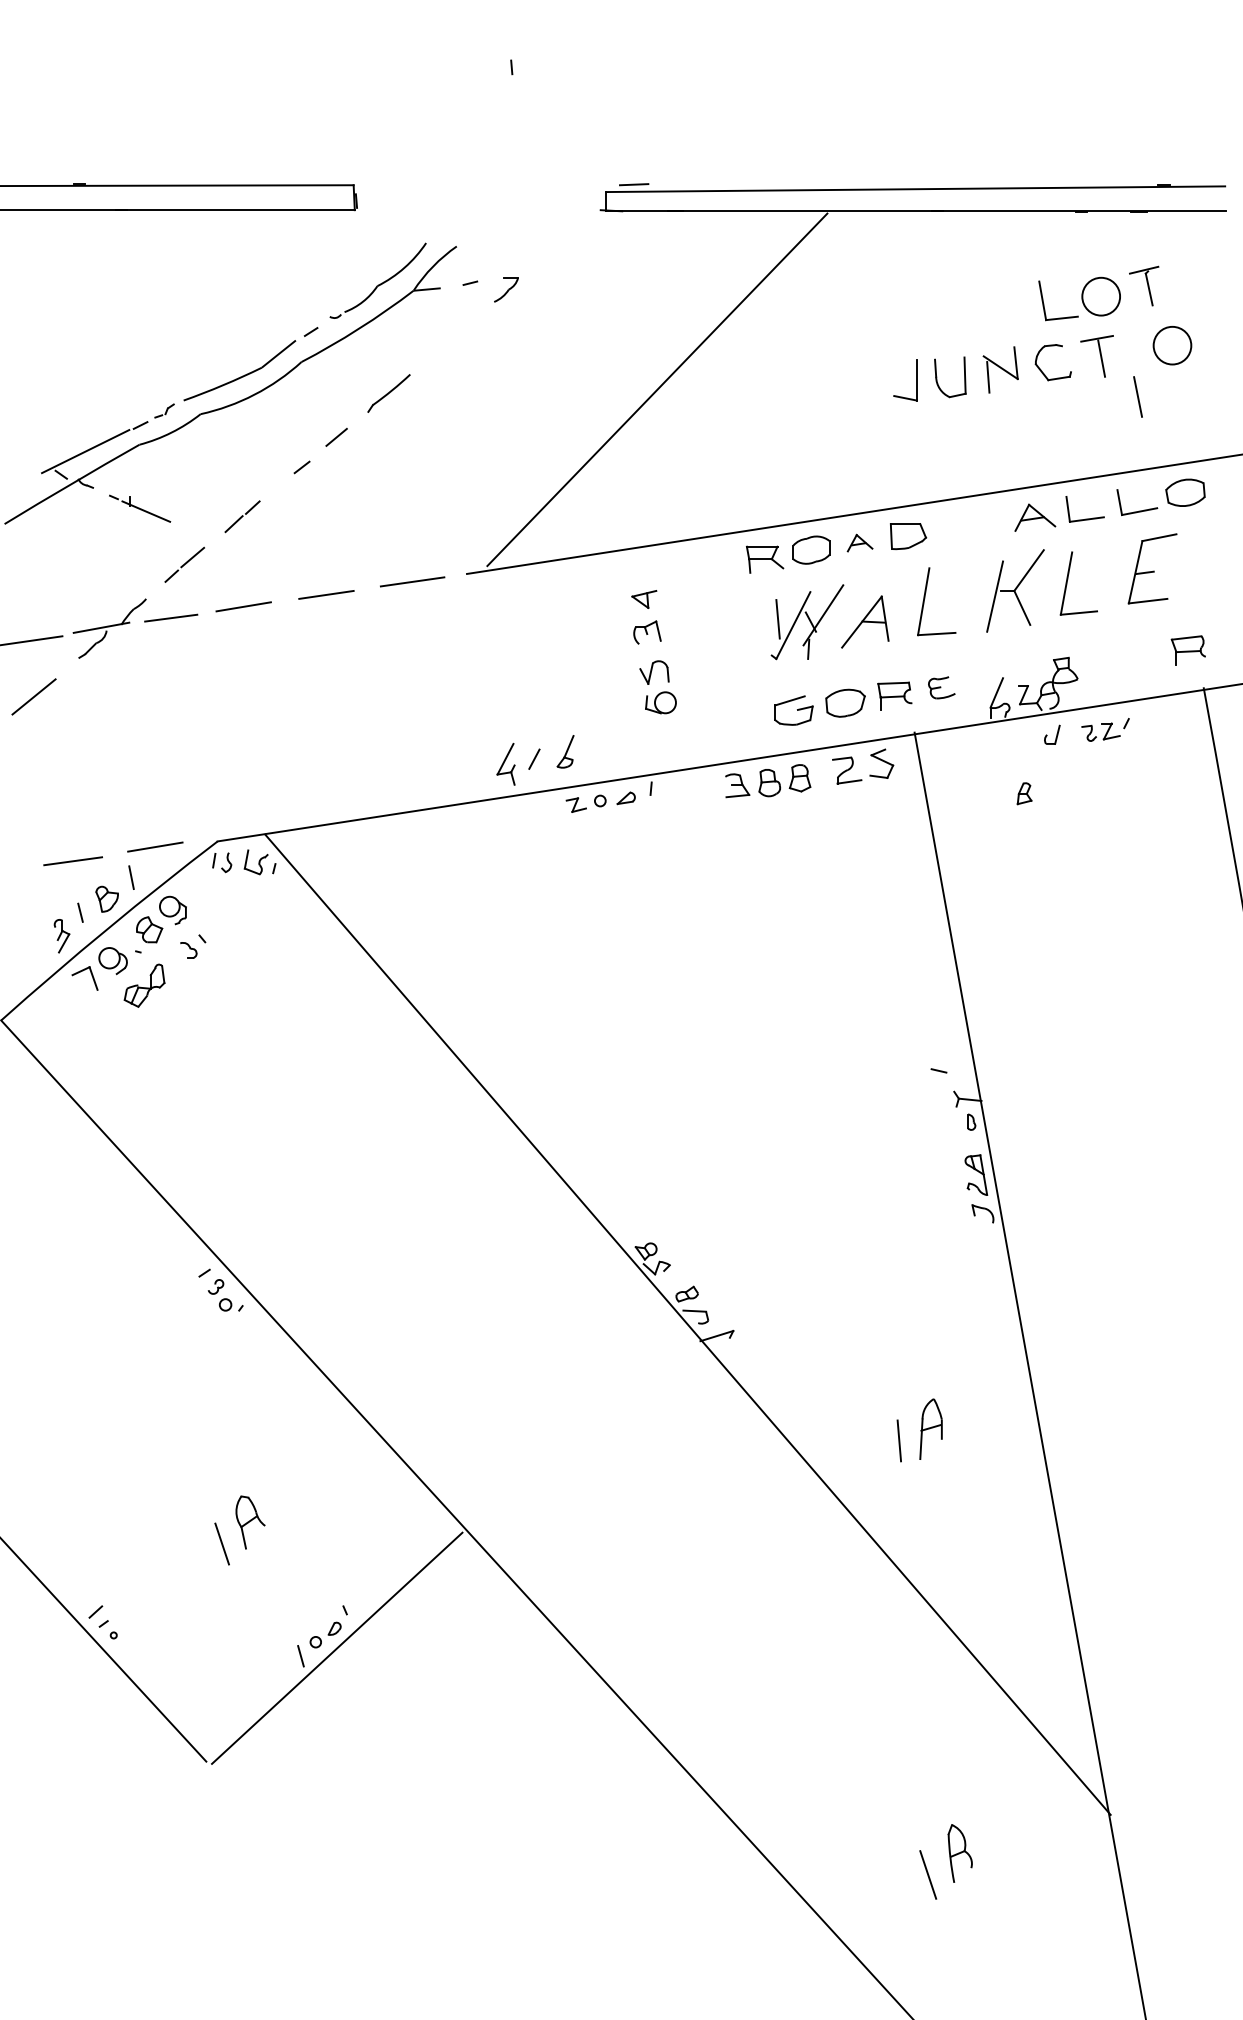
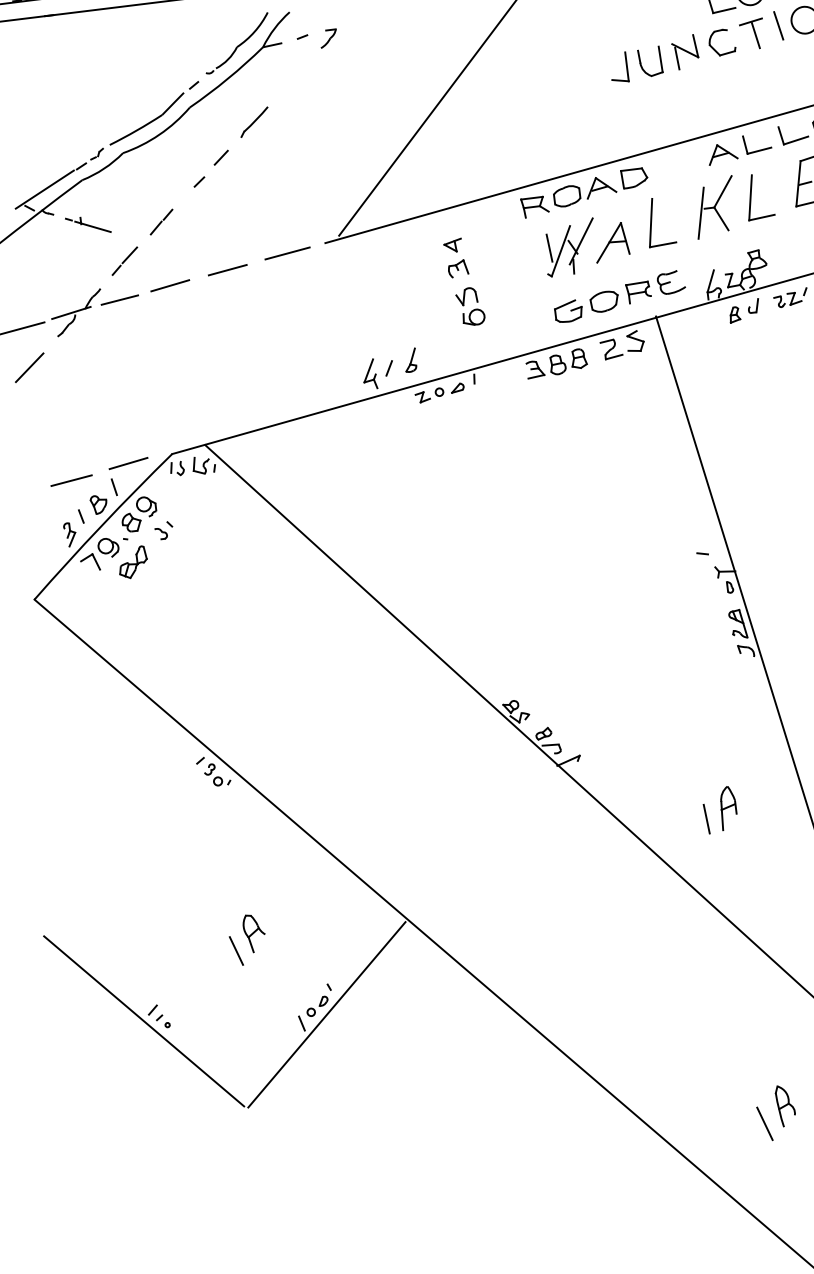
line: (1137, 396) -> (778, 25), moved
part: (859, 542) -> (600, 186), size x1.67
part: (941, 687) -> (671, 282), size x1.43
part: (1024, 793) -> (734, 314), moved

